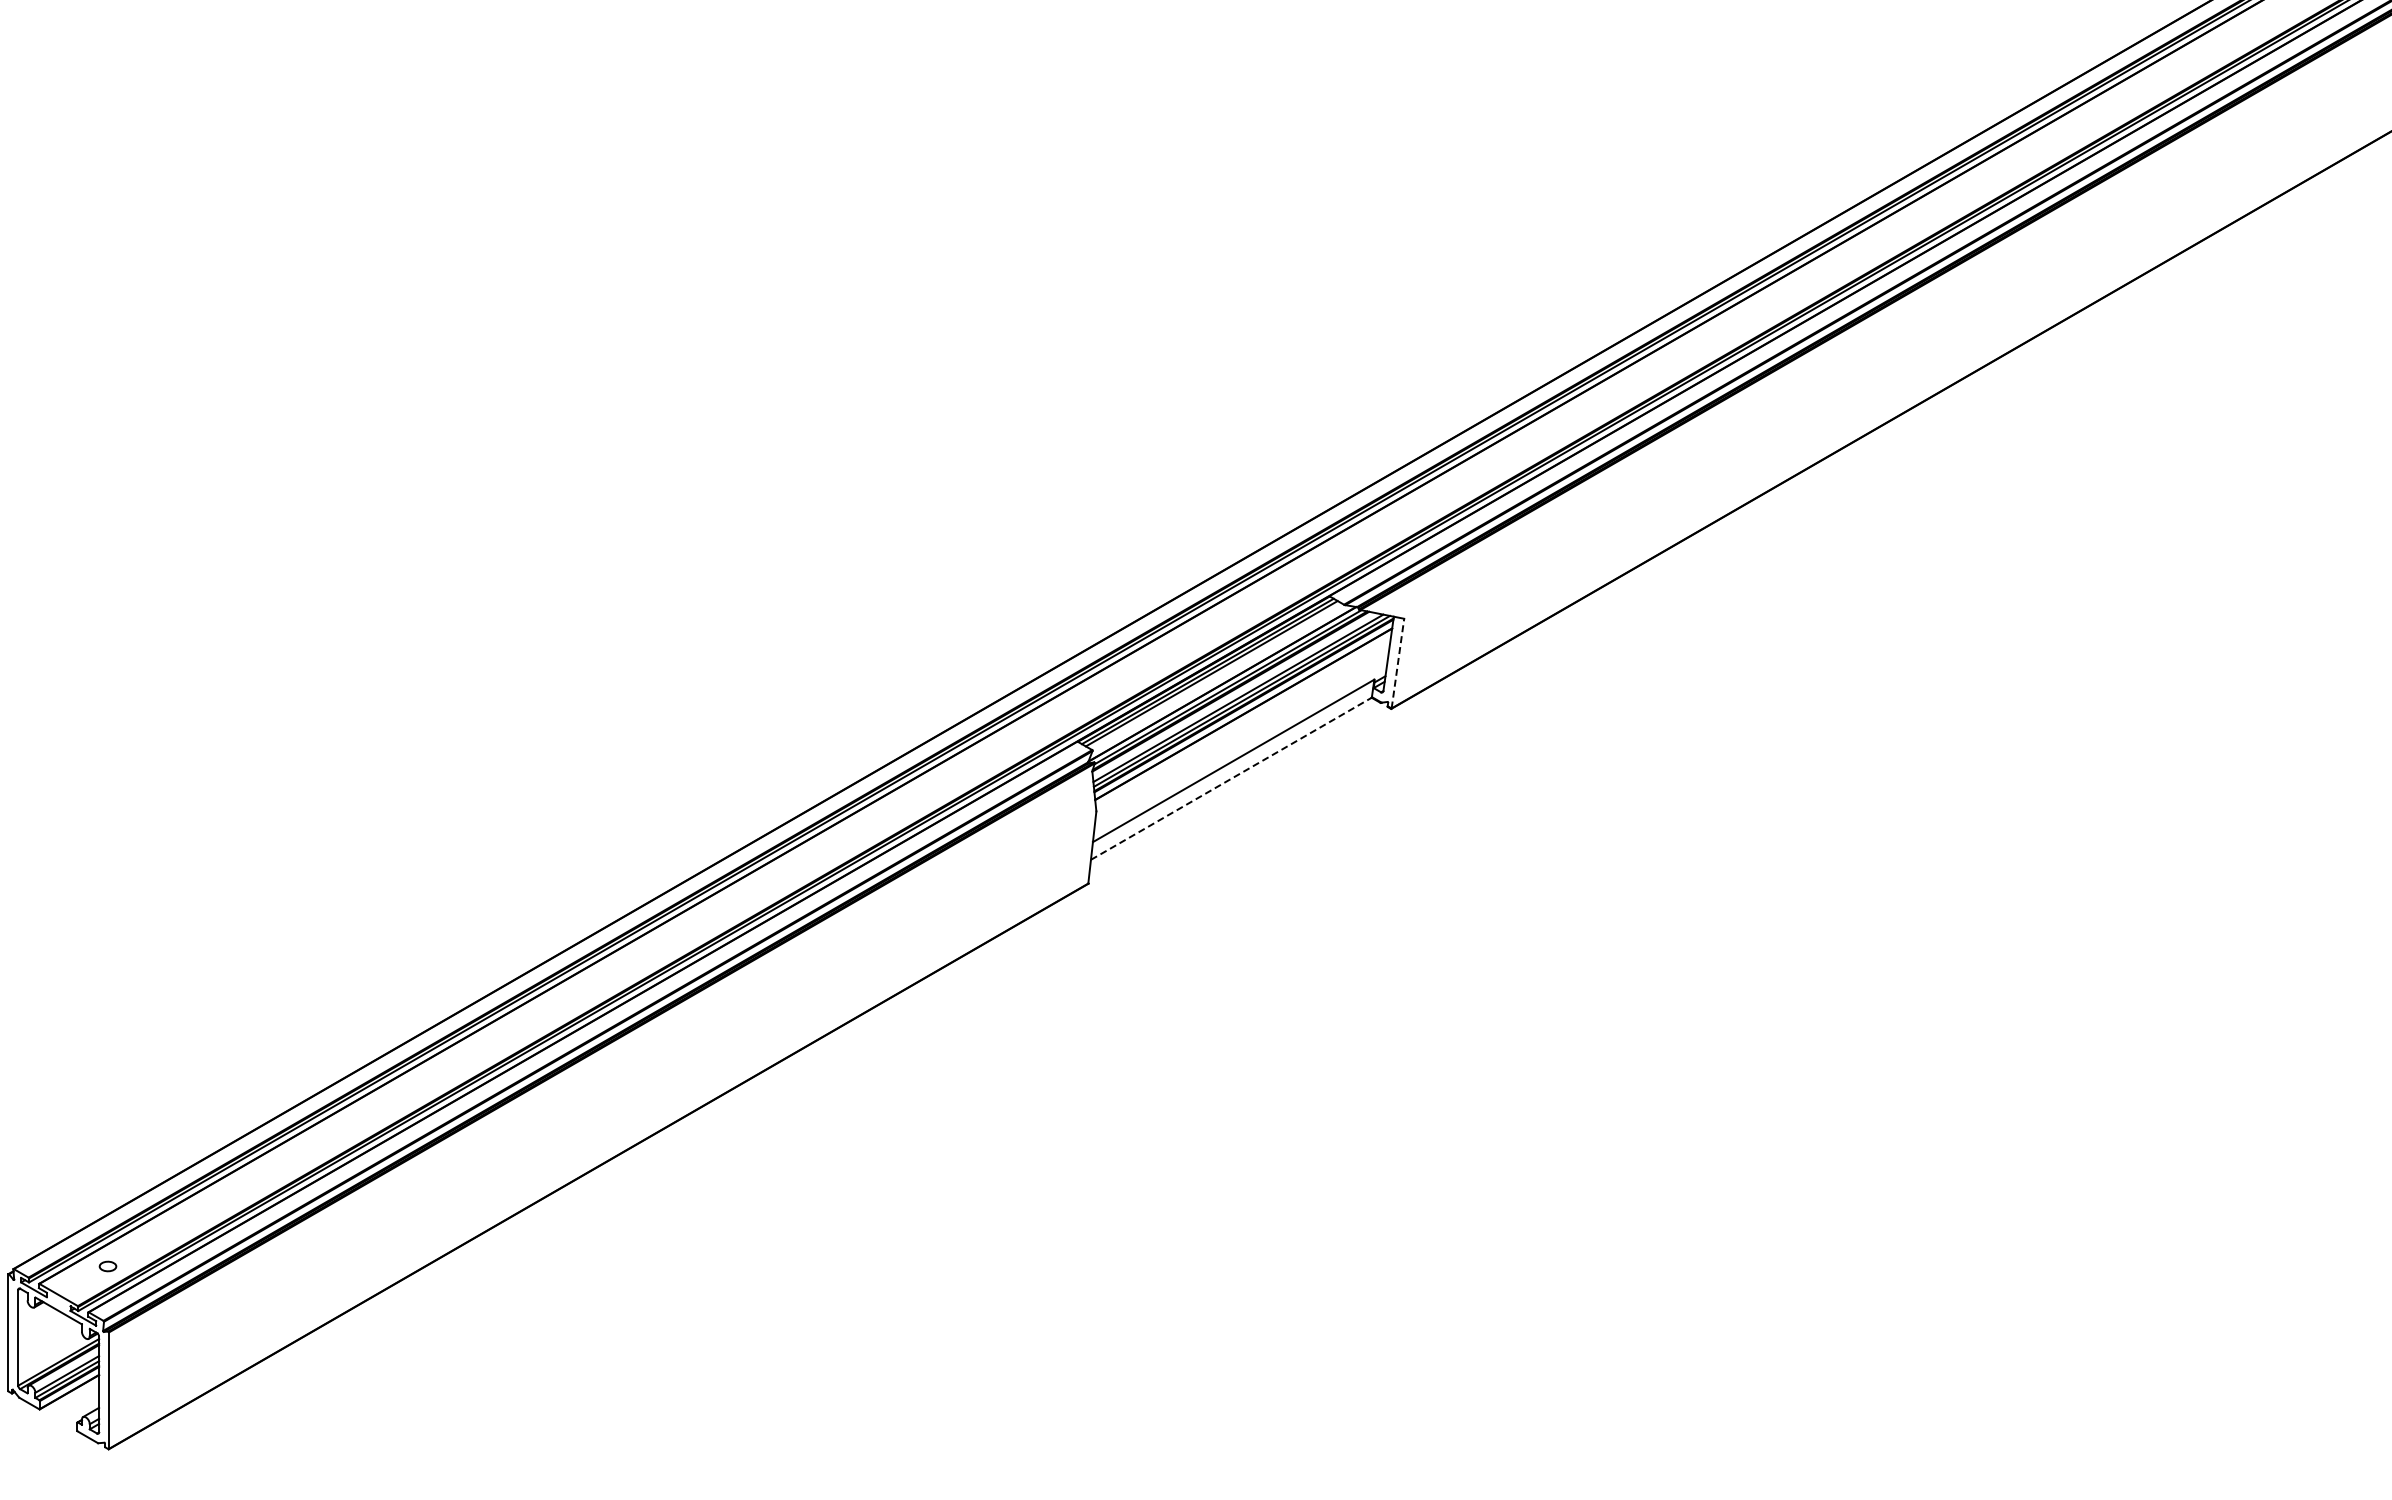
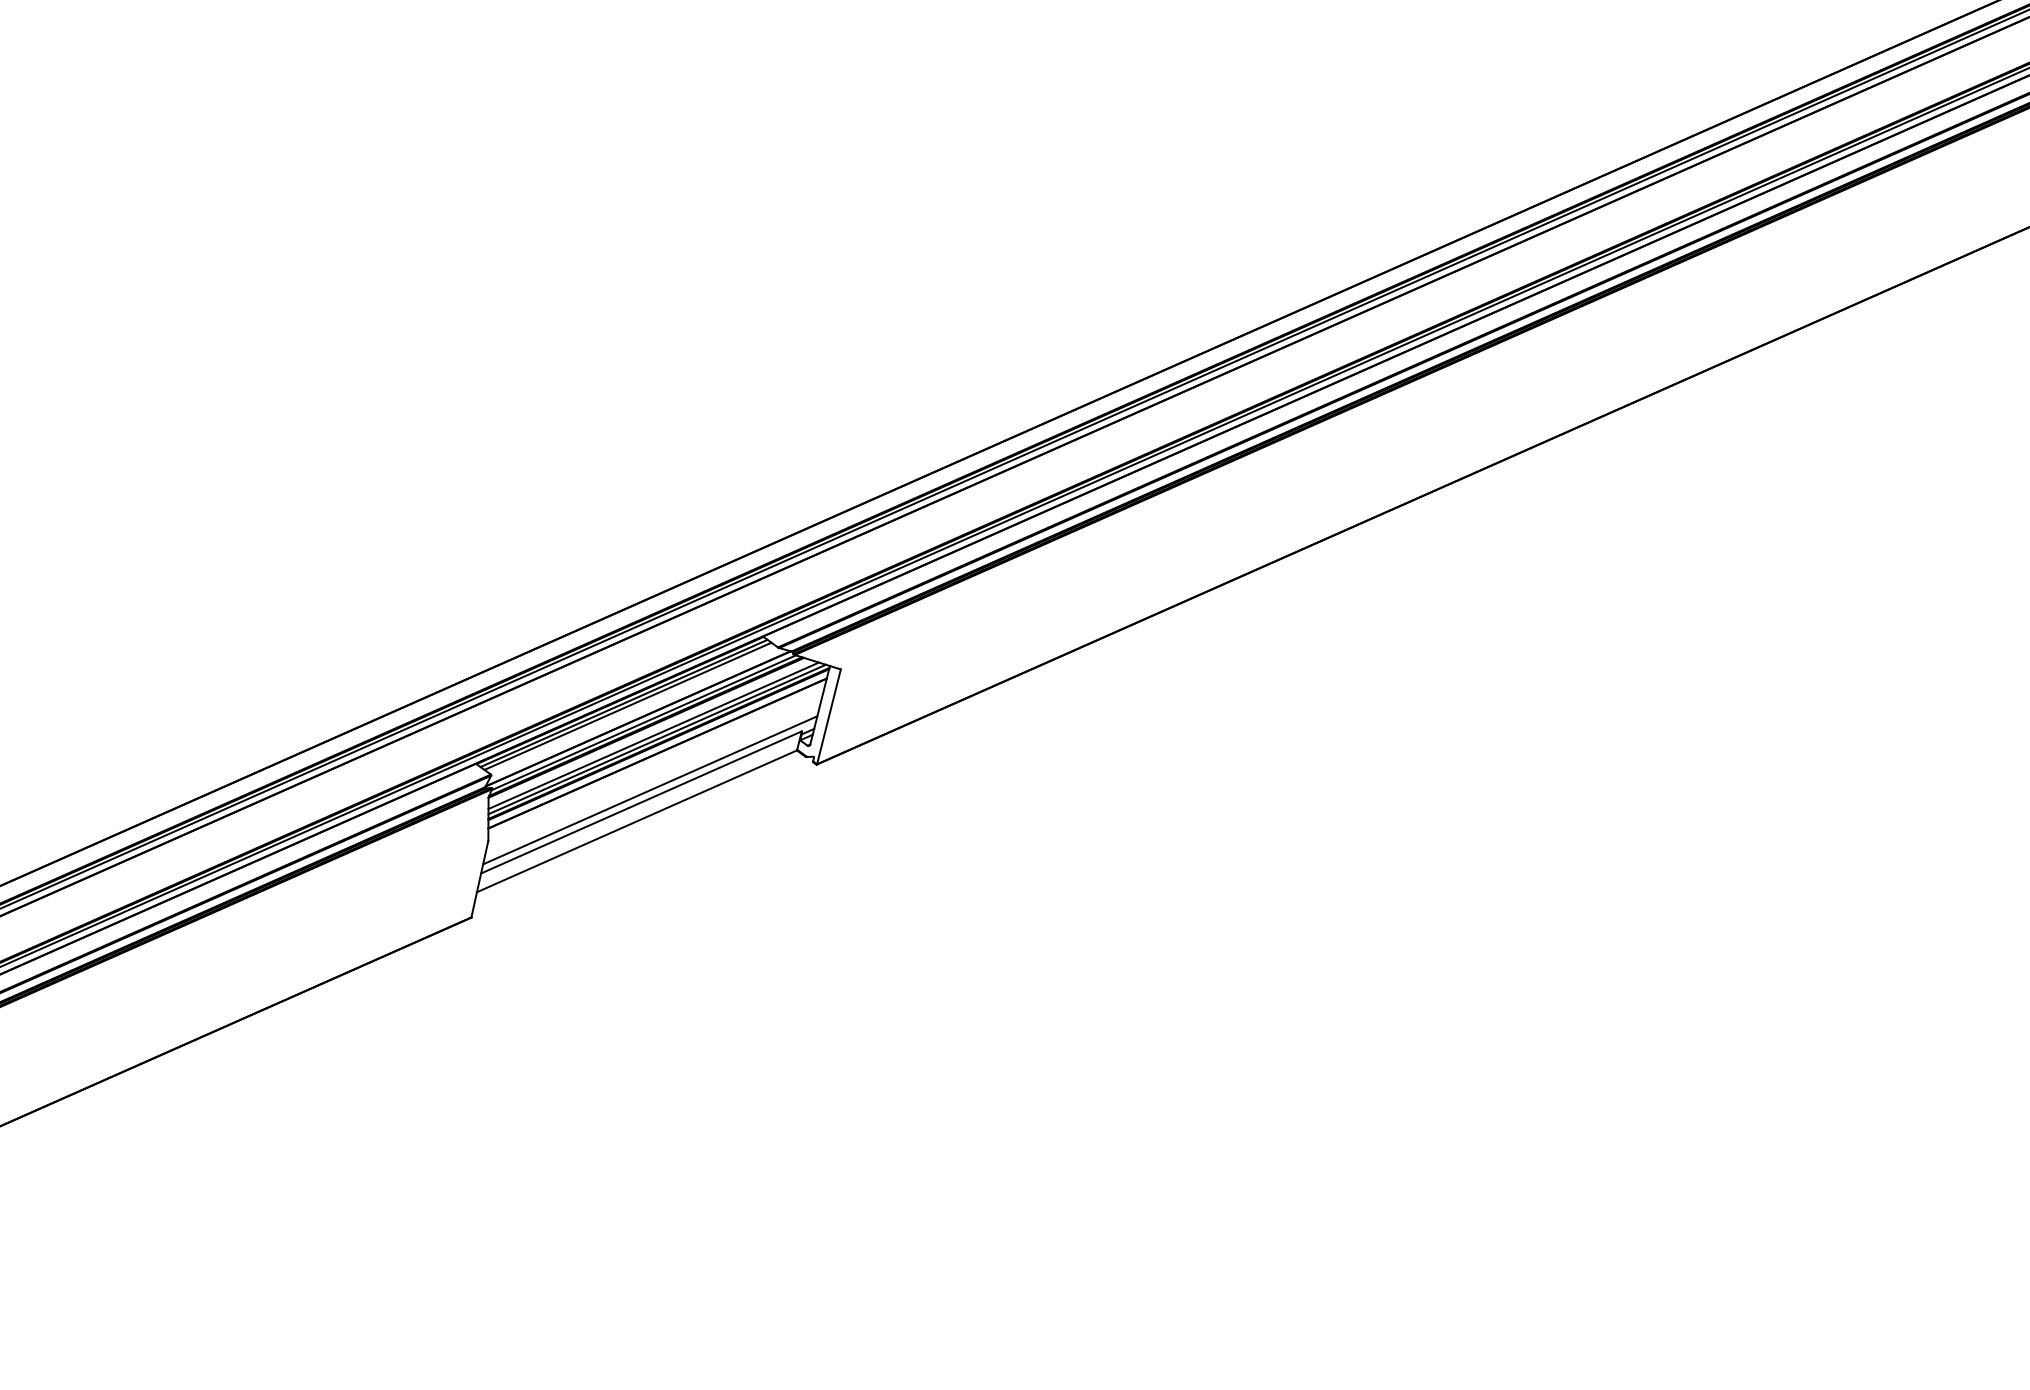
line: (1398, 663) -> (829, 716), dashed -> solid
line: (1240, 748) -> (650, 789), added
line: (1231, 778) -> (637, 821), dashed -> solid

